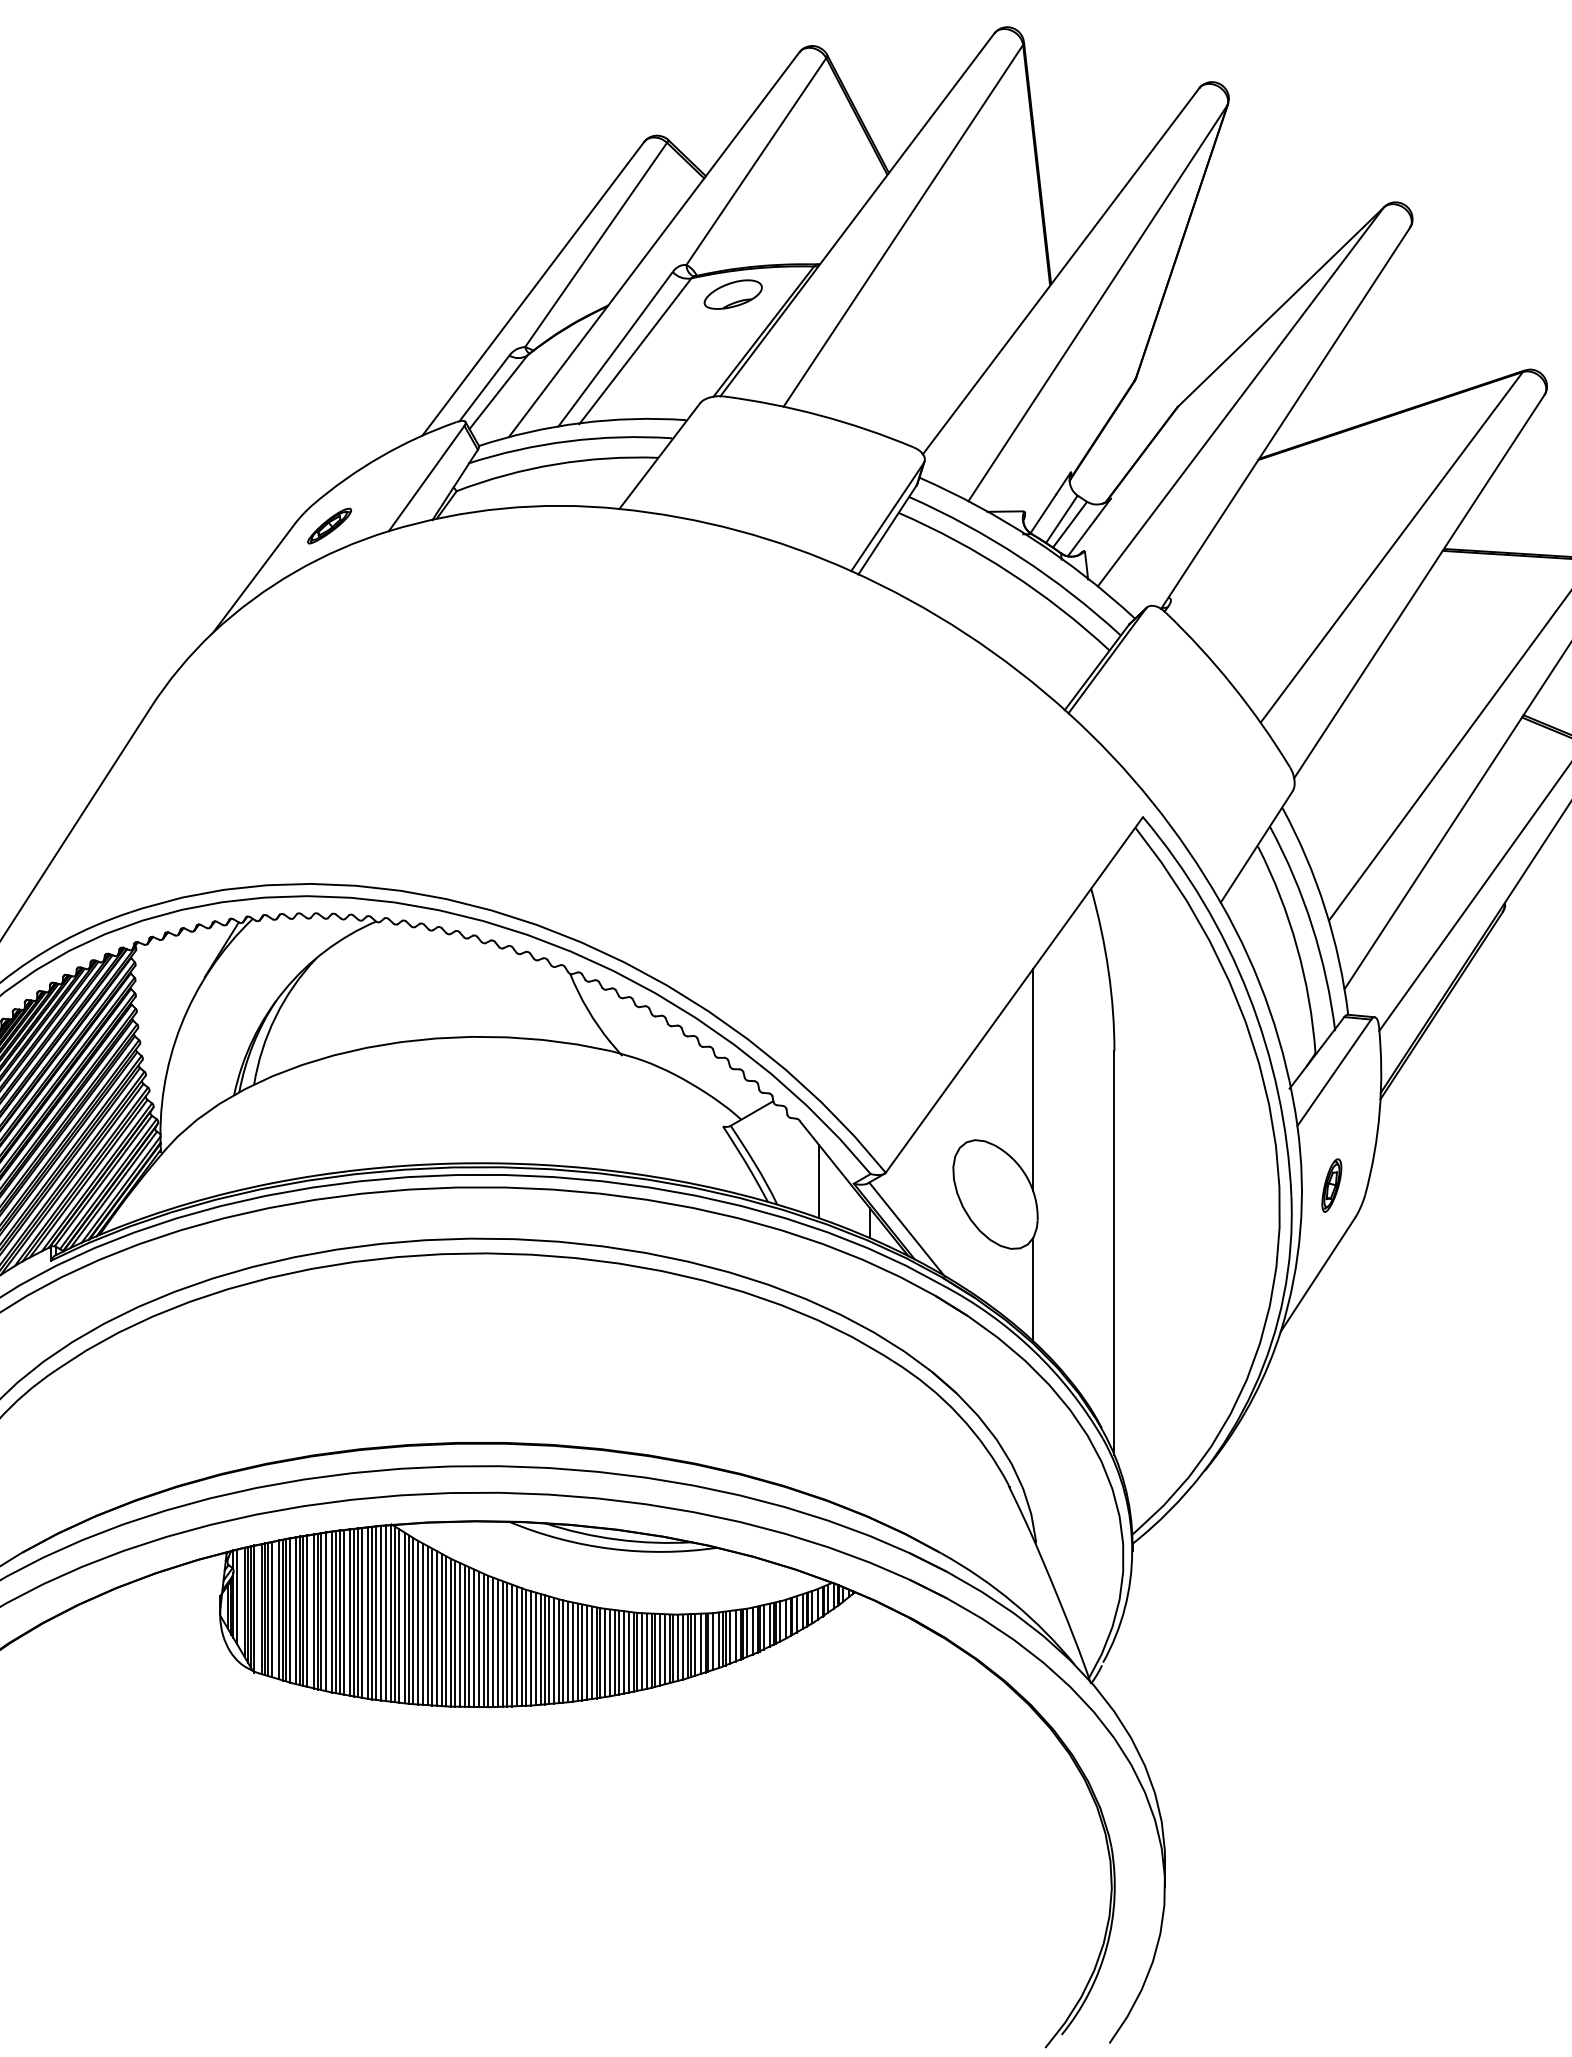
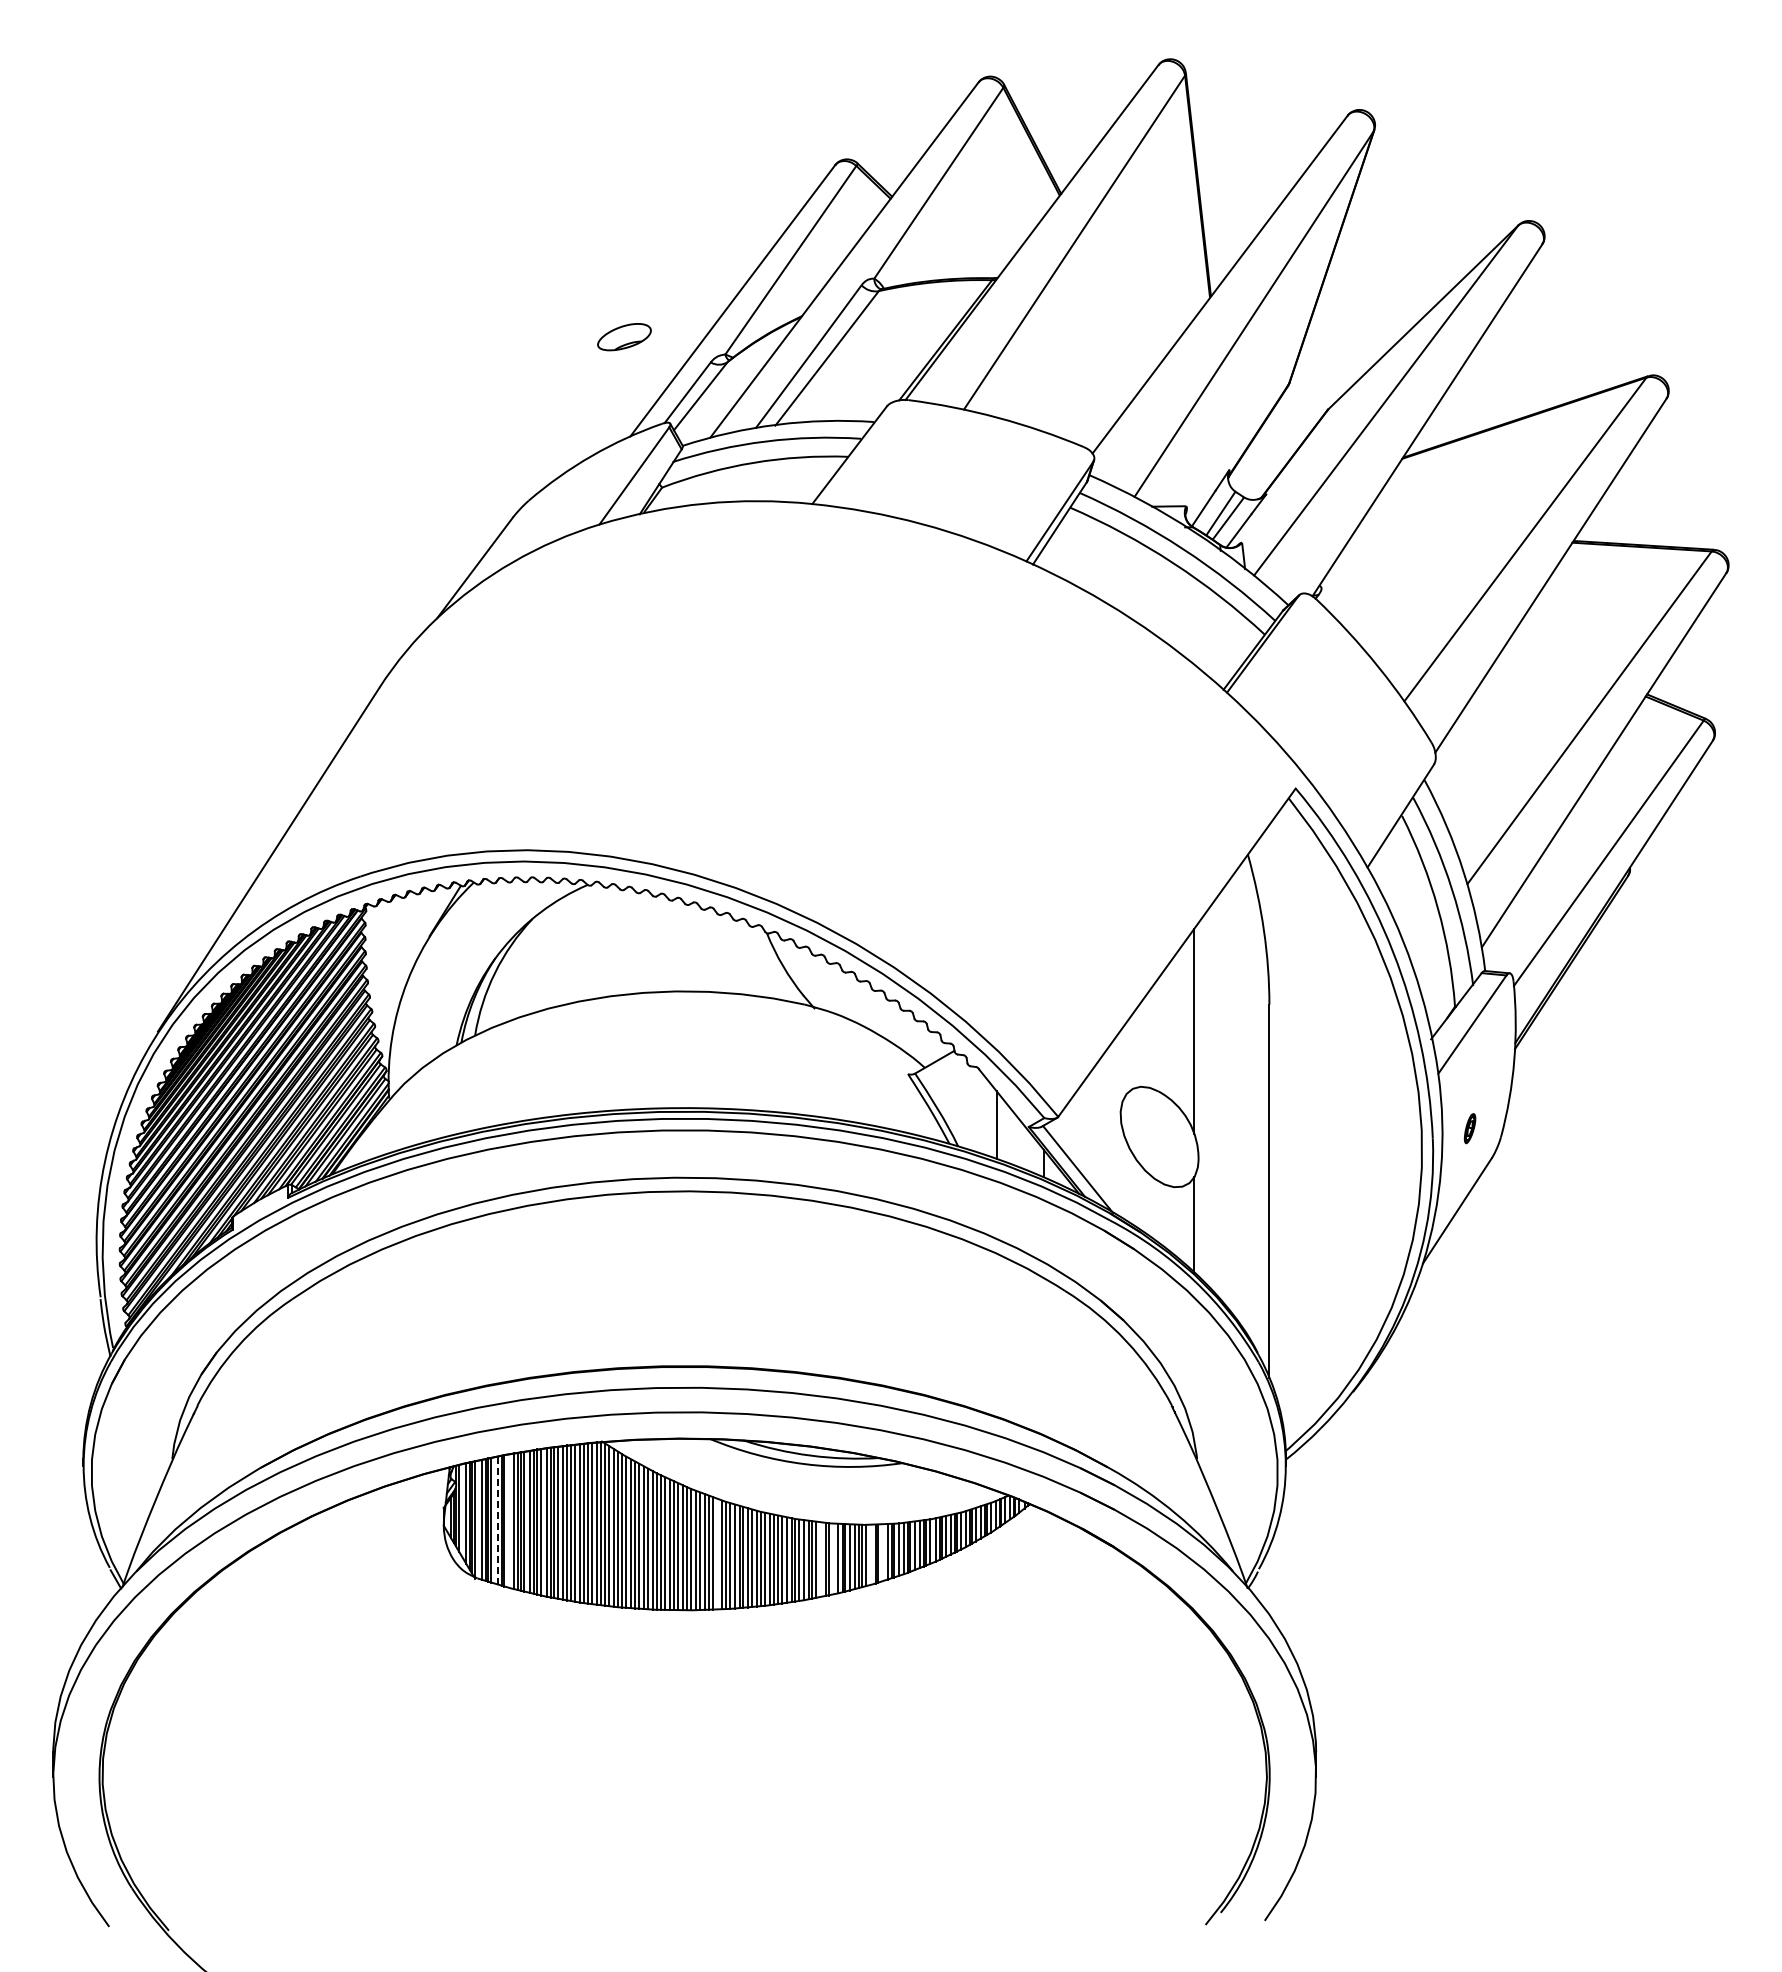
part: (733, 295) -> (624, 337), moved
part: (329, 525) -> (544, 519), removed
part: (1331, 1185) -> (1469, 1128), size x0.6
line: (278, 1609) -> (497, 1520), solid -> dashed
line: (289, 1609) -> (507, 1520), removed
line: (695, 1644) -> (882, 1552), removed
line: (516, 1646) -> (717, 1554), removed
line: (683, 1646) -> (871, 1554), removed
line: (642, 1651) -> (833, 1558), removed
line: (629, 1652) -> (821, 1559), removed

